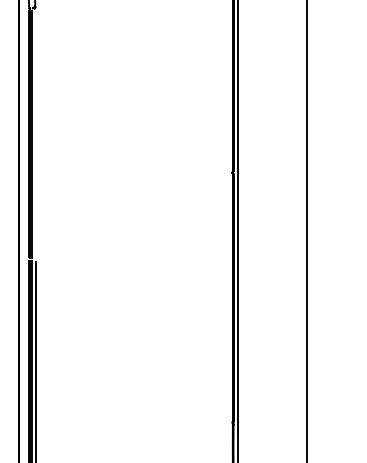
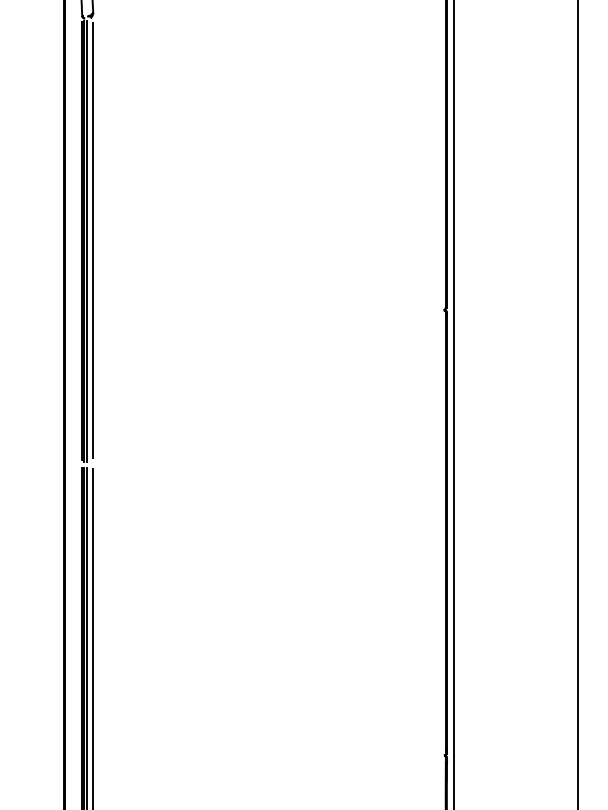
line: (35, 133) -> (93, 240), added

